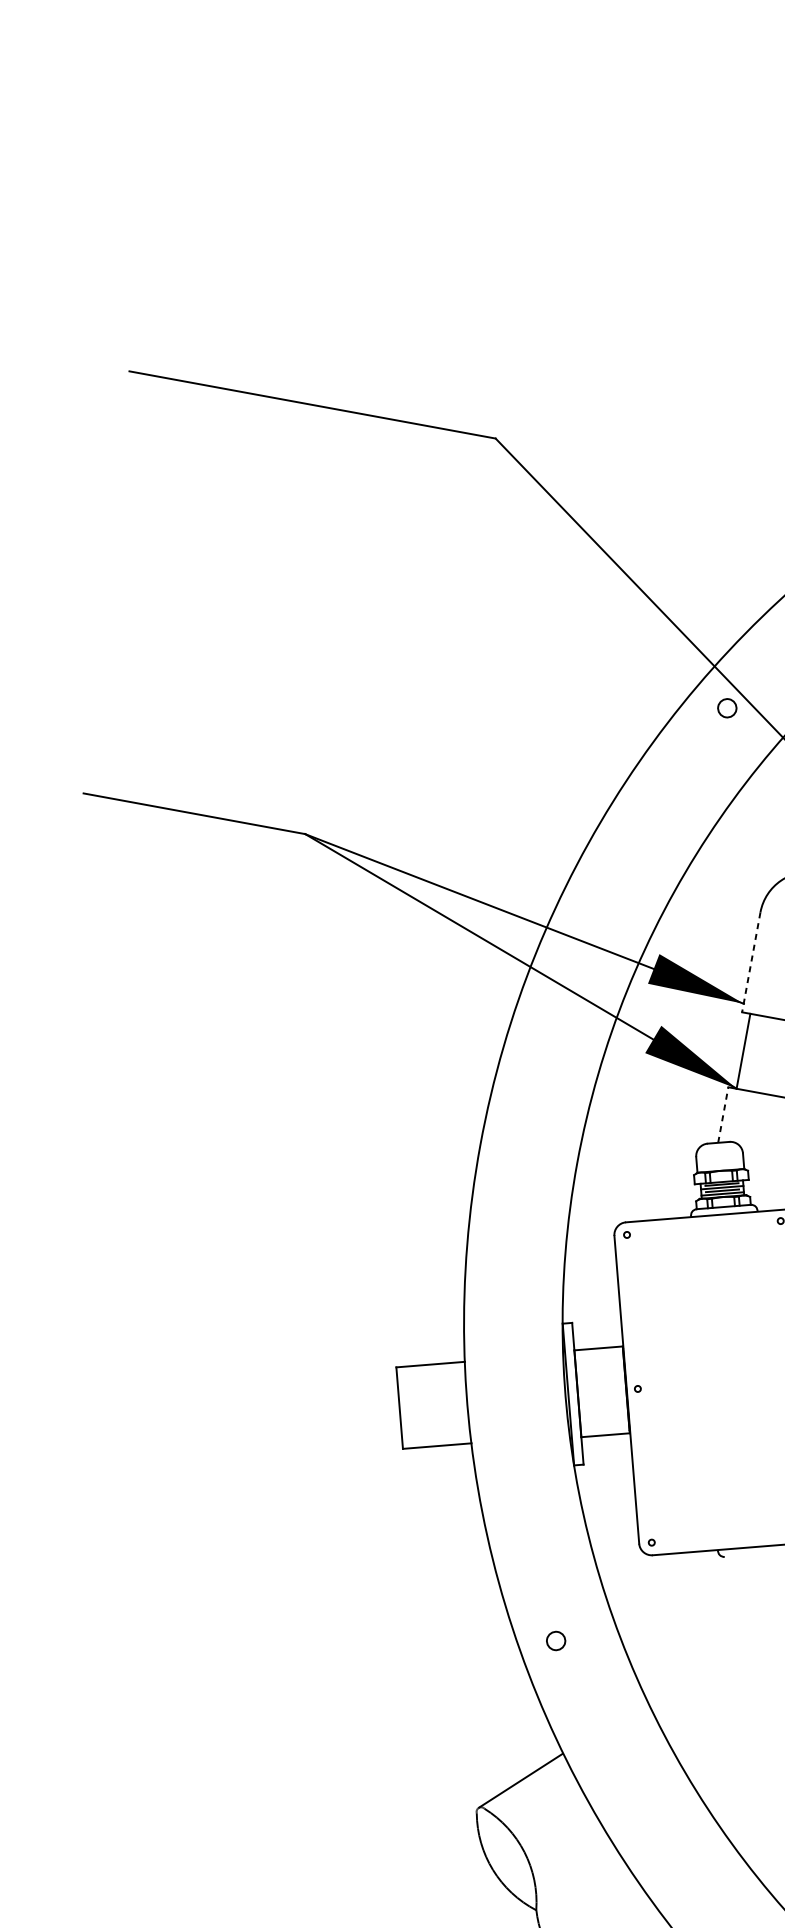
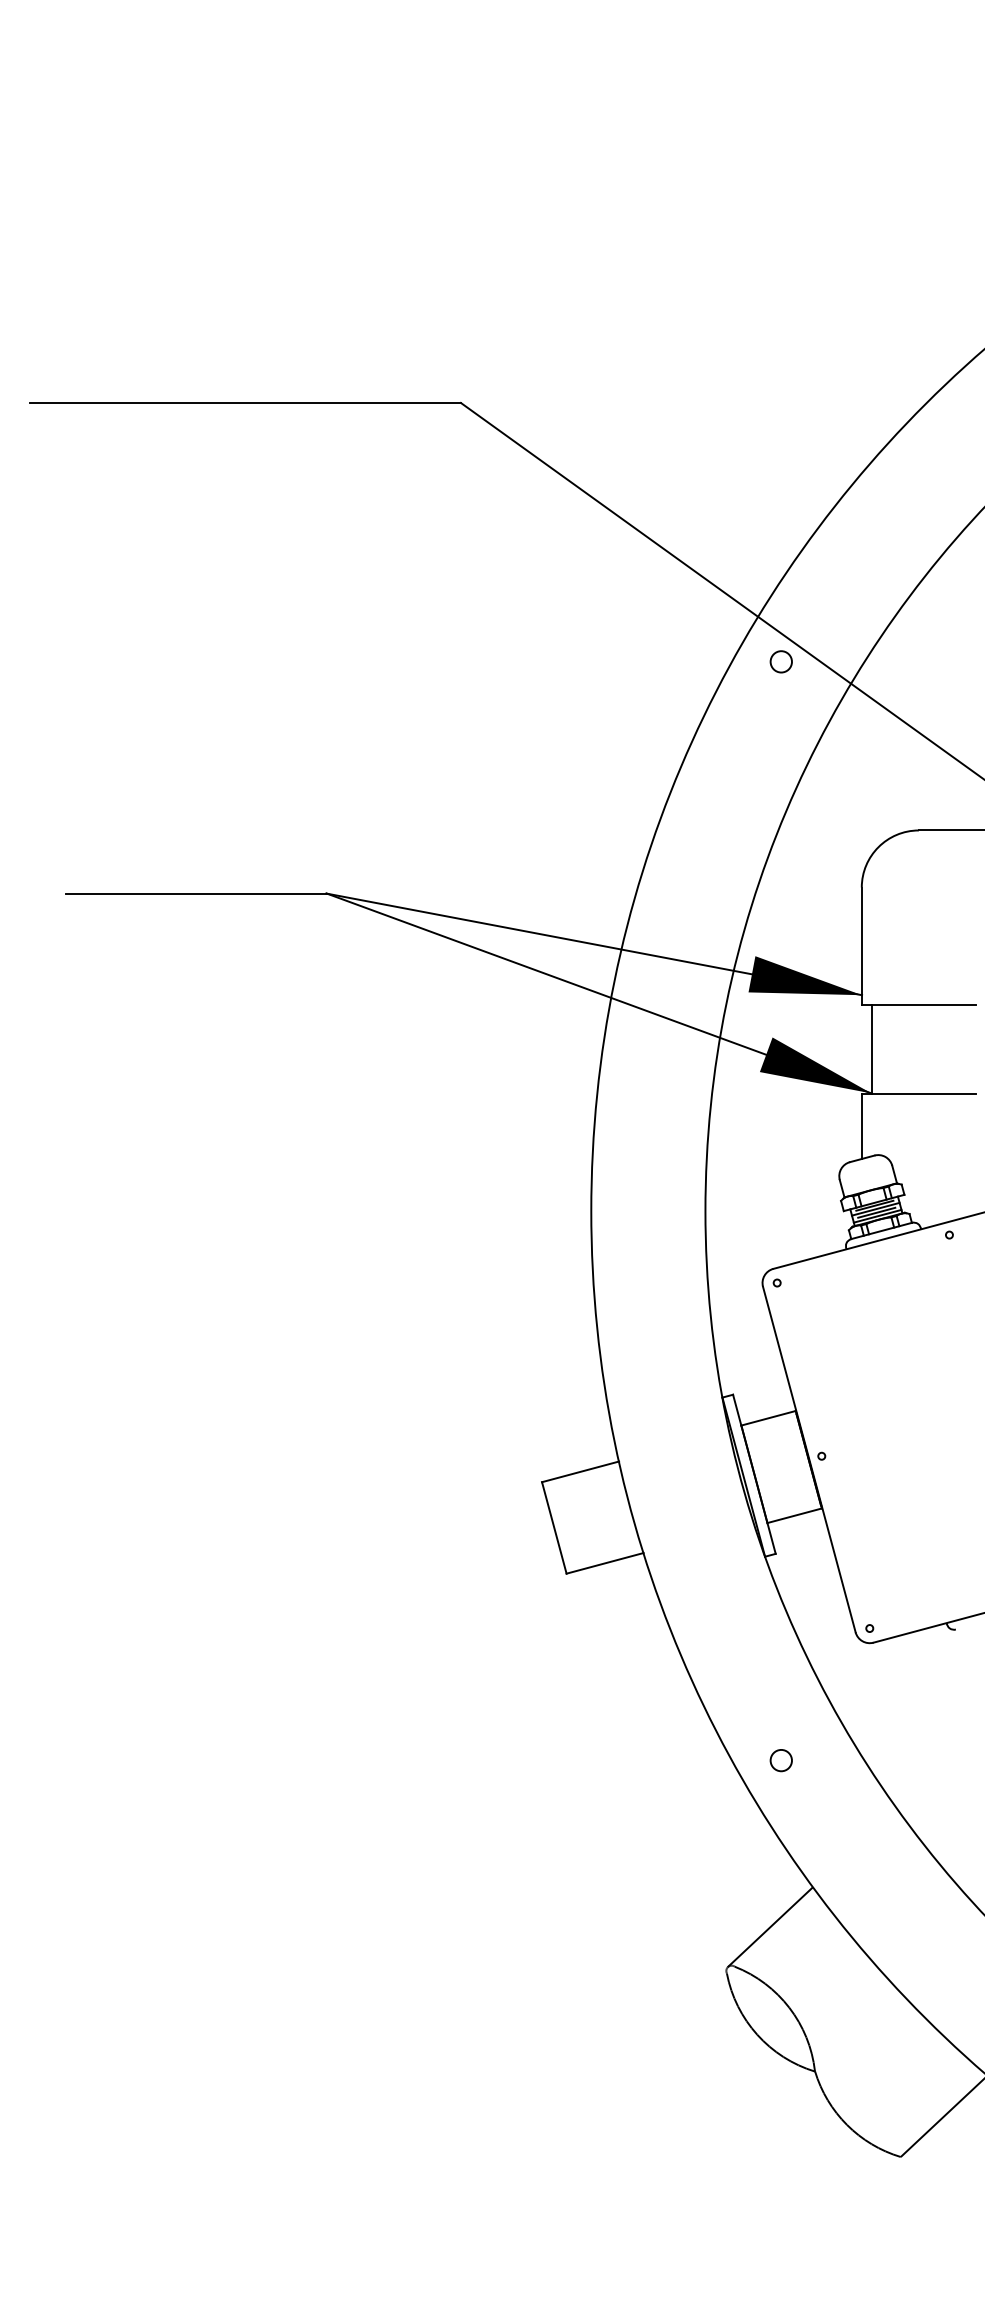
line: (751, 962) -> (861, 946), dashed -> solid
line: (722, 1115) -> (861, 1126), dashed -> solid

